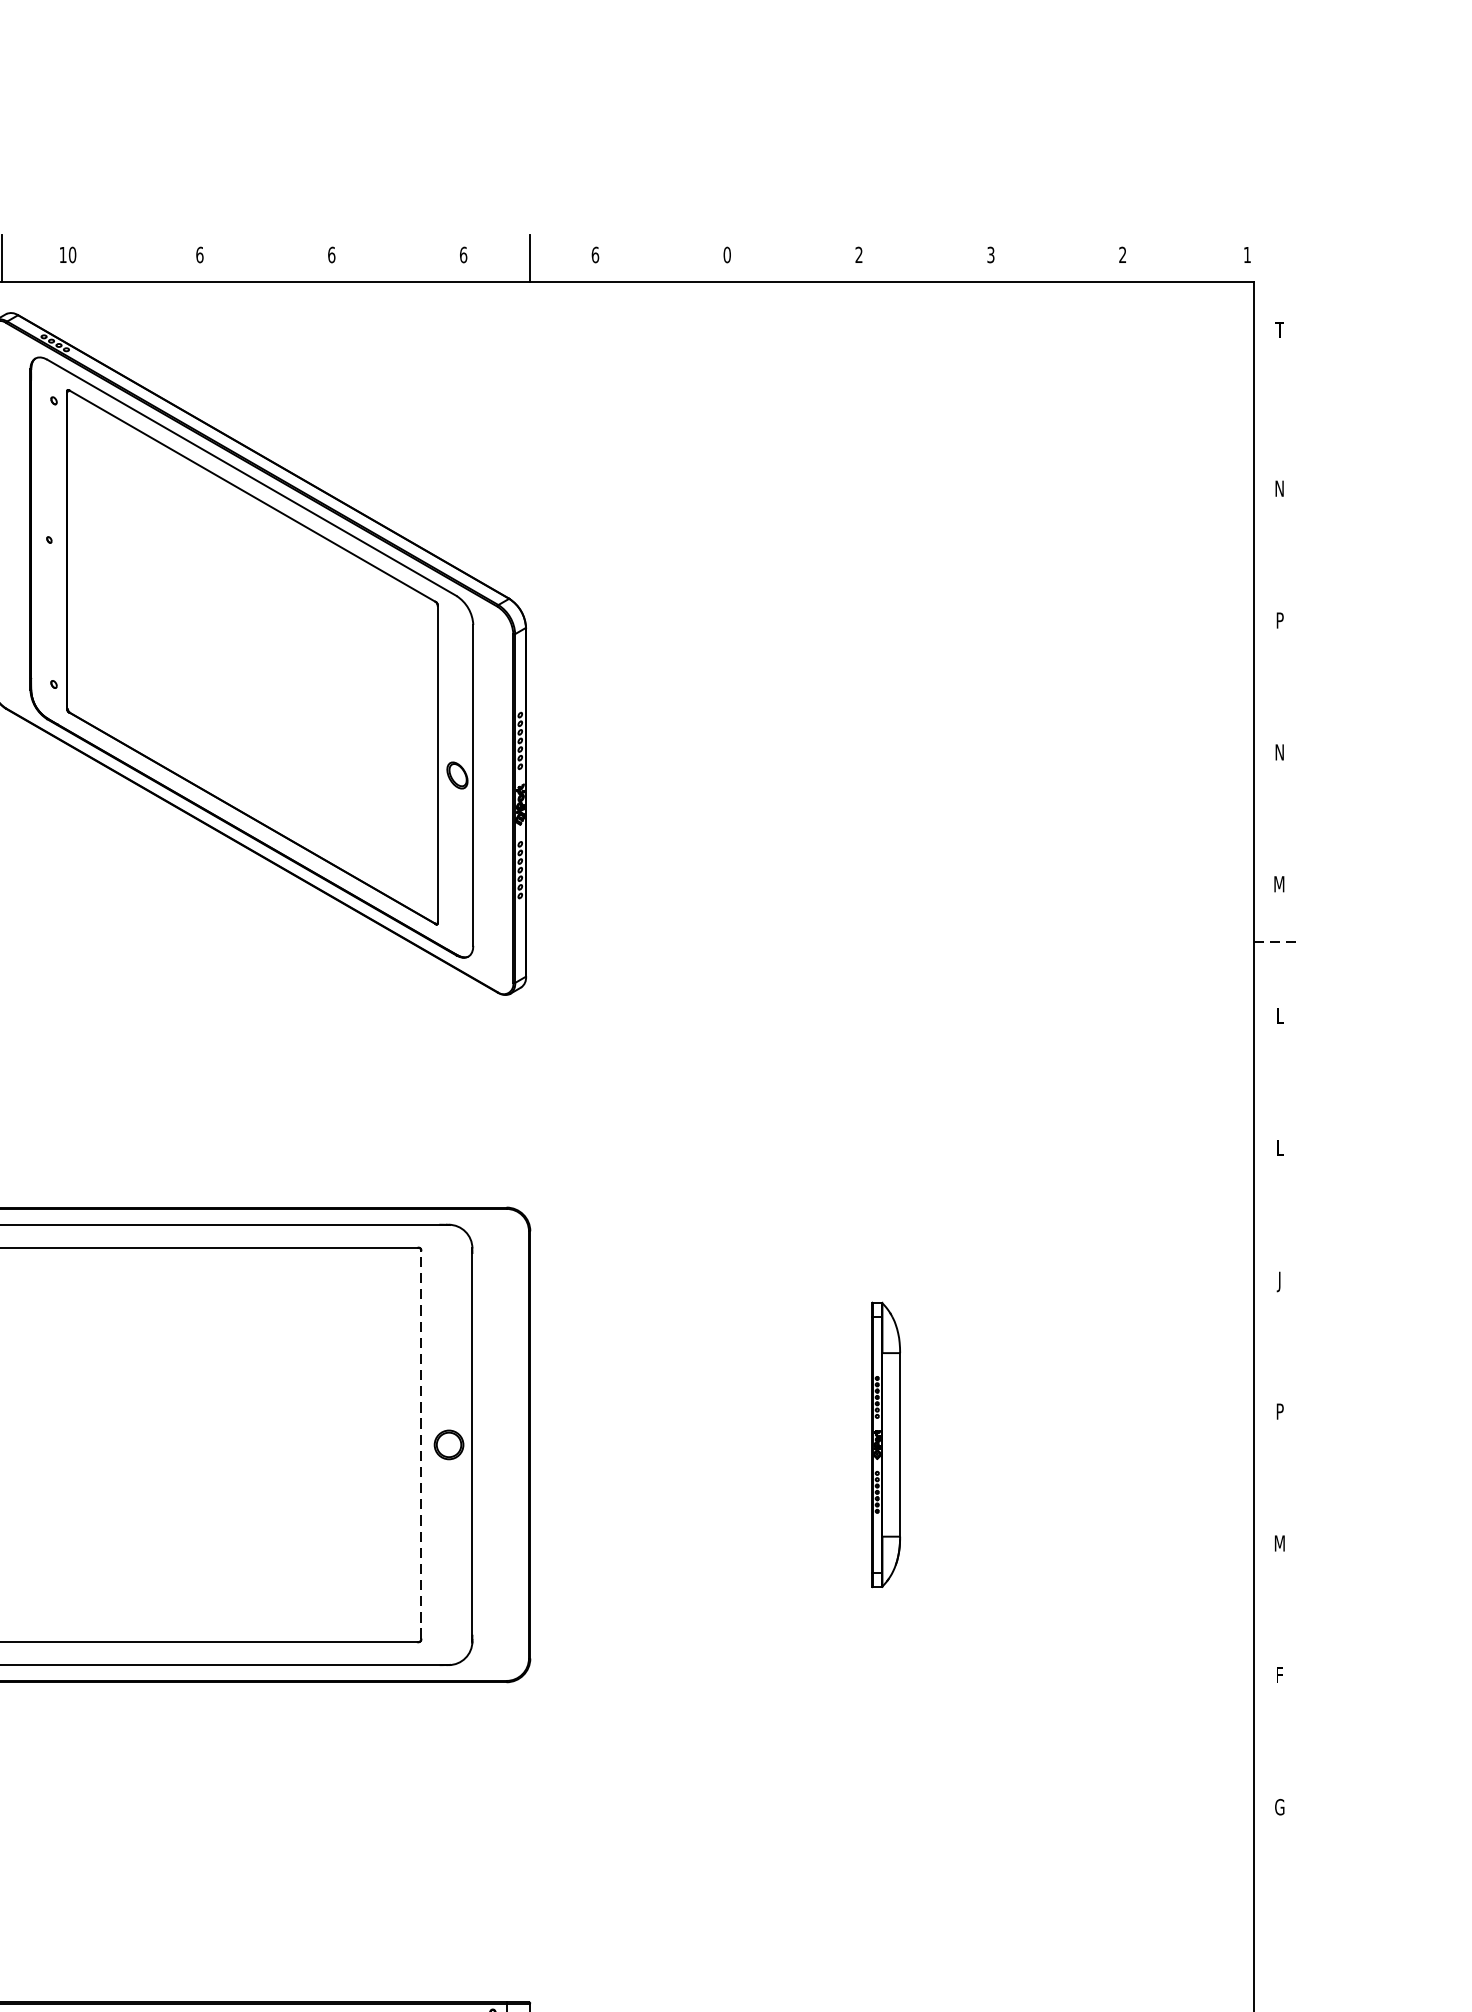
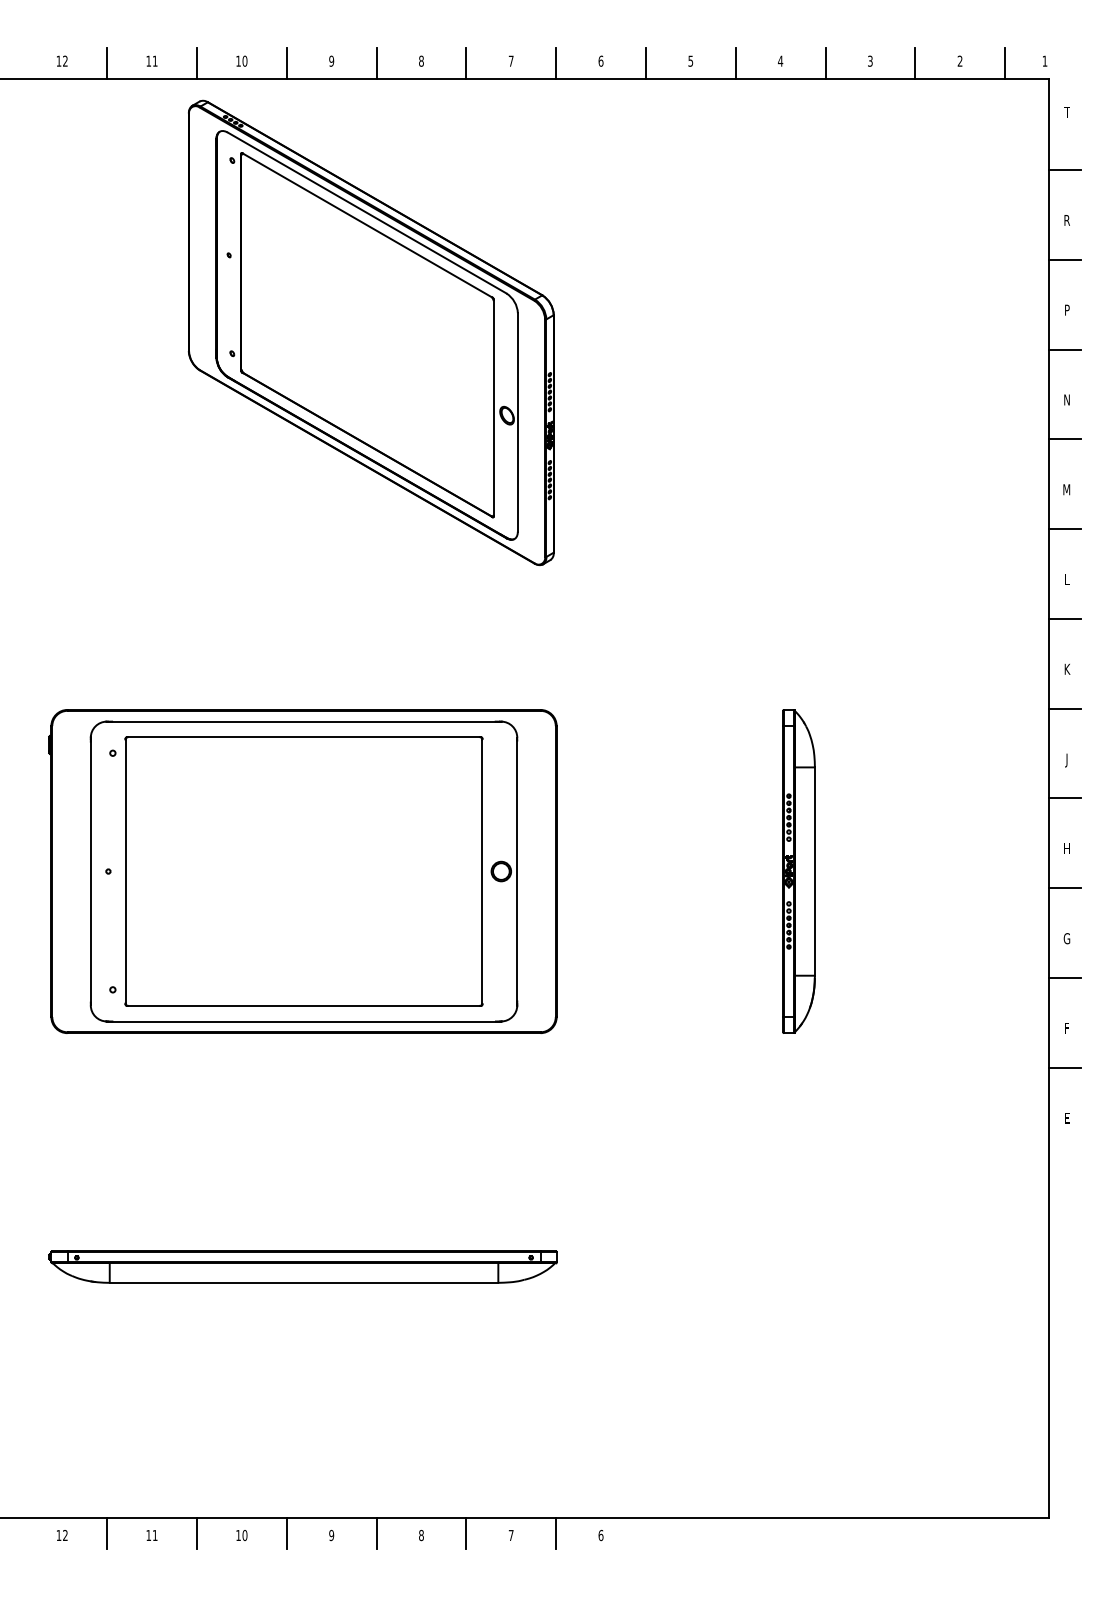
text: (199, 253) -> (331, 60), 6 -> 9
text: (331, 253) -> (421, 60), 6 -> 8
text: (462, 253) -> (510, 60), 6 -> 7
text: (726, 253) -> (690, 60), 0 -> 5
text: (858, 253) -> (780, 60), 2 -> 4
line: (133, 258) -> (286, 63), added
line: (265, 258) -> (376, 63), added
line: (397, 258) -> (466, 63), added
line: (662, 258) -> (646, 63), added
line: (792, 258) -> (735, 63), added
line: (925, 258) -> (825, 63), added
line: (1057, 258) -> (915, 63), added
line: (1189, 258) -> (1005, 63), added
line: (1276, 415) -> (1064, 170), added
text: (1278, 488) -> (1066, 220), N -> R
line: (1276, 546) -> (1064, 259), added
line: (1276, 678) -> (1064, 349), added
line: (1276, 810) -> (1064, 439), added
line: (1276, 942) -> (1064, 529), dashed -> solid
line: (1276, 1073) -> (1064, 618), added
text: (1280, 1146) -> (1067, 668), L -> K
line: (1276, 1205) -> (1064, 708), added
line: (1276, 1337) -> (1064, 798), added
text: (1278, 1411) -> (1066, 848), P -> H
line: (421, 1444) -> (482, 871), dashed -> solid
part: (885, 1444) -> (798, 871), size x1.67
line: (1276, 1469) -> (1064, 888), added
text: (1278, 1543) -> (1066, 938), M -> G
line: (1276, 1601) -> (1064, 978), added
line: (1276, 1732) -> (1064, 1067), added
text: (1278, 1806) -> (1066, 1117), G -> E

